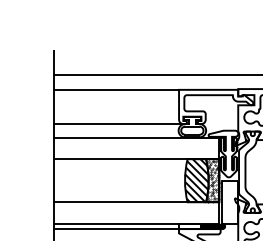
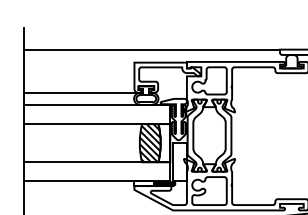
line: (115, 89) -> (78, 62), removed
hatch: (212, 181) -> (164, 143), removed
line: (115, 229) -> (78, 186), removed

